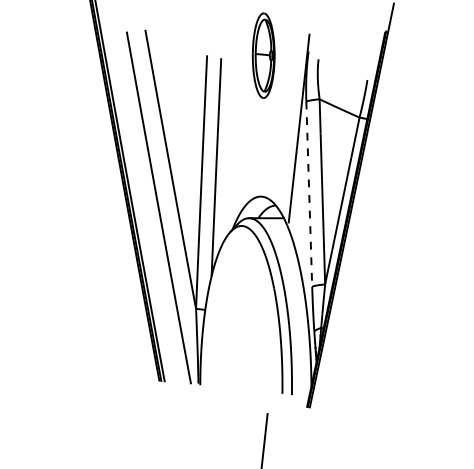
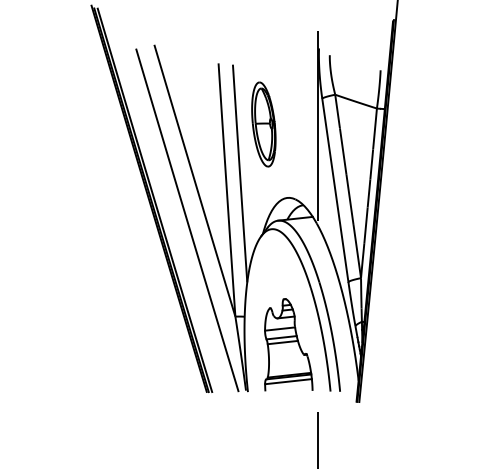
part: (263, 55) -> (263, 124), moved
line: (309, 194) -> (335, 190), dashed -> solid
part: (245, 342) -> (288, 344), added

